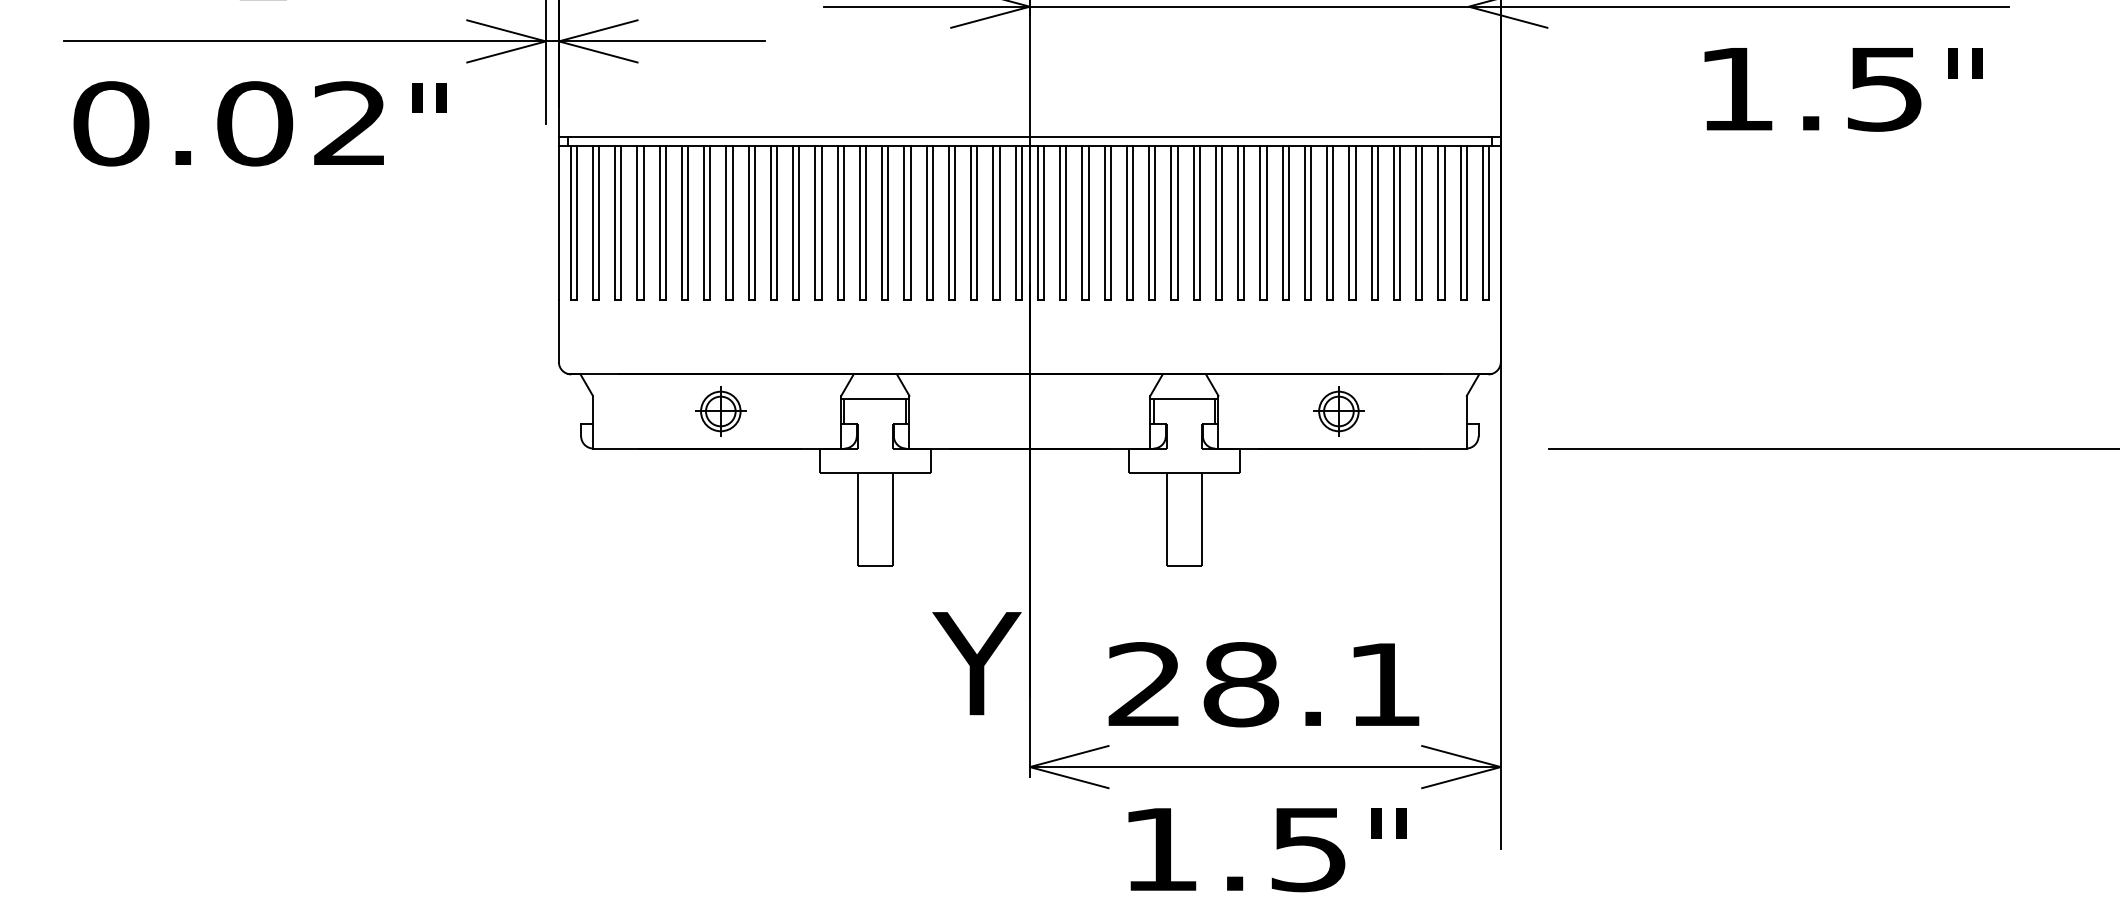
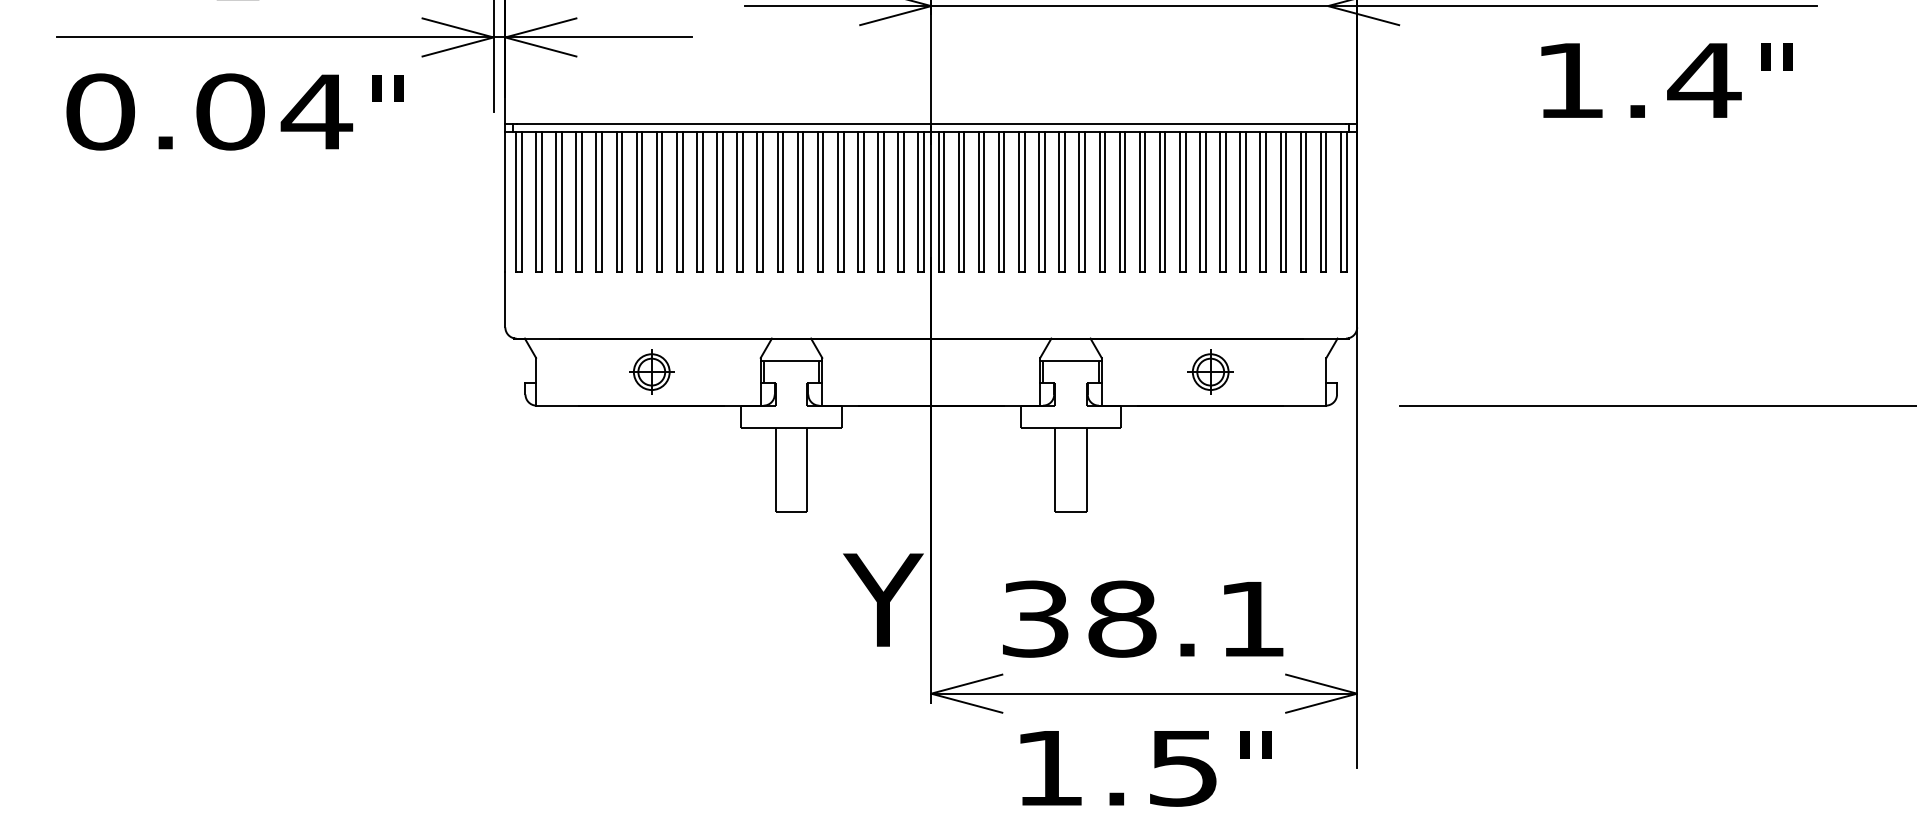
text: (1884, 89) -> (1704, 80), 1.5 -> 1.4
text: (350, 122) -> (316, 110), 0.02 -> 0.04
text: (1144, 684) -> (1034, 619), 28.1 -> 38.1

